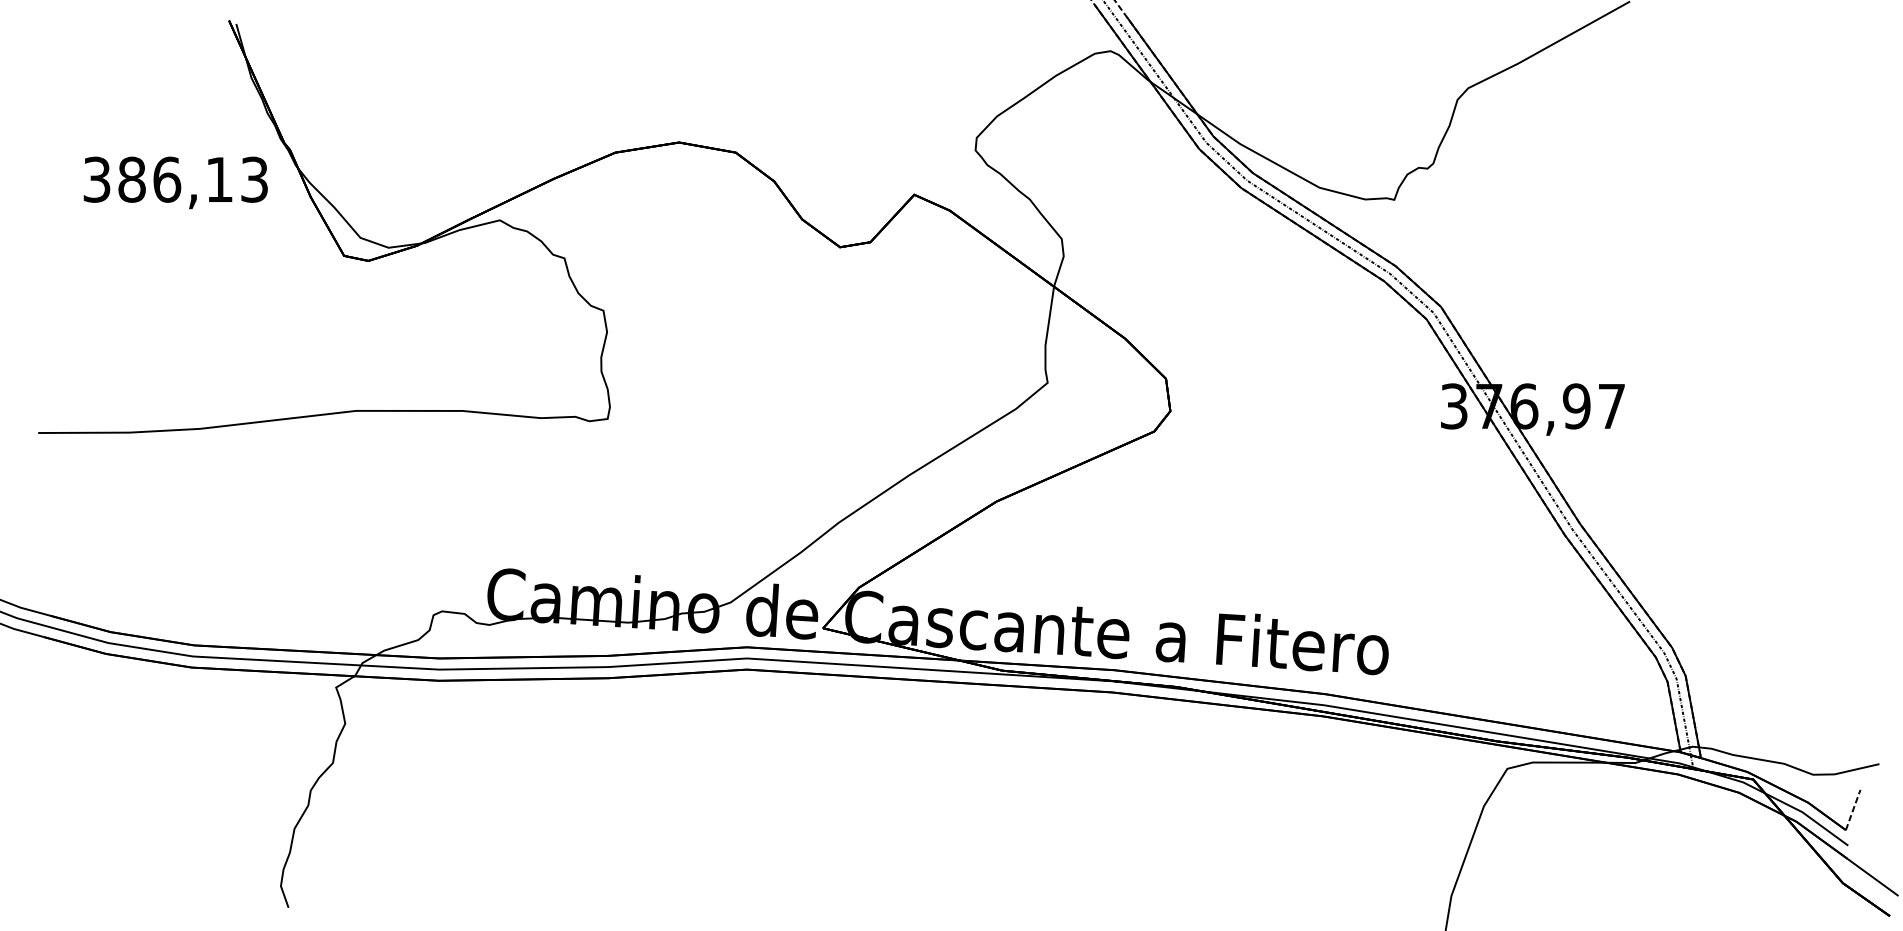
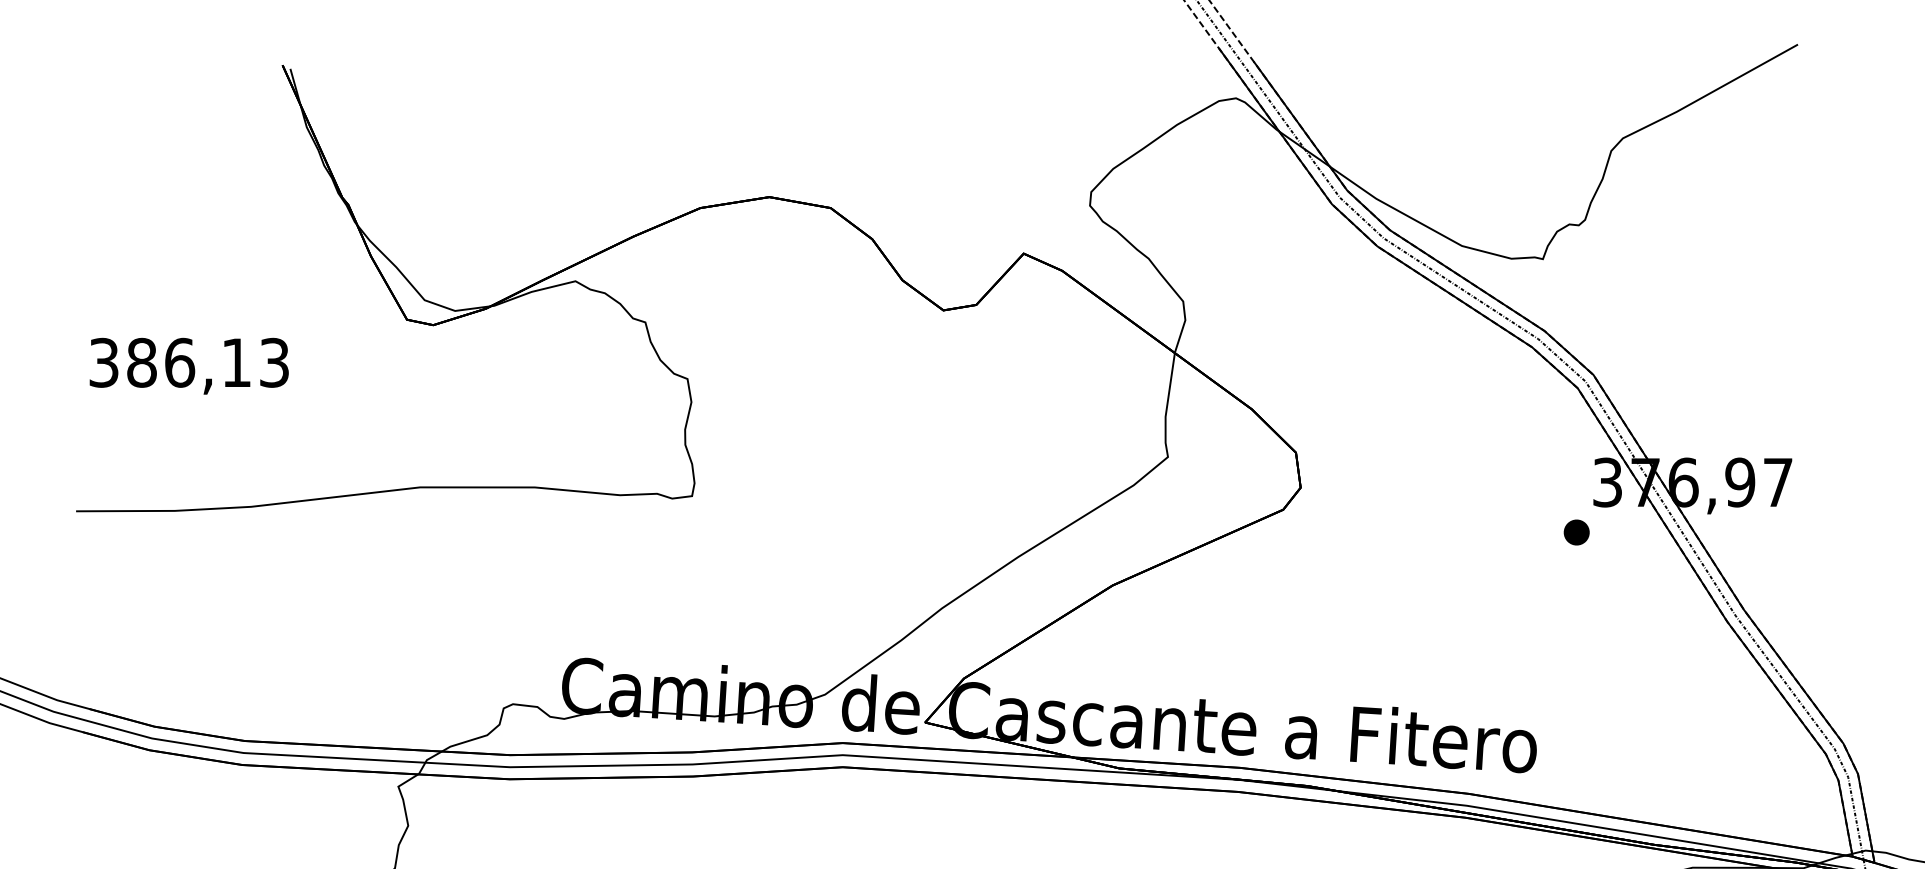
text: (175, 182) -> (188, 365), moved
part: (1425, 452) -> (1576, 532), added

